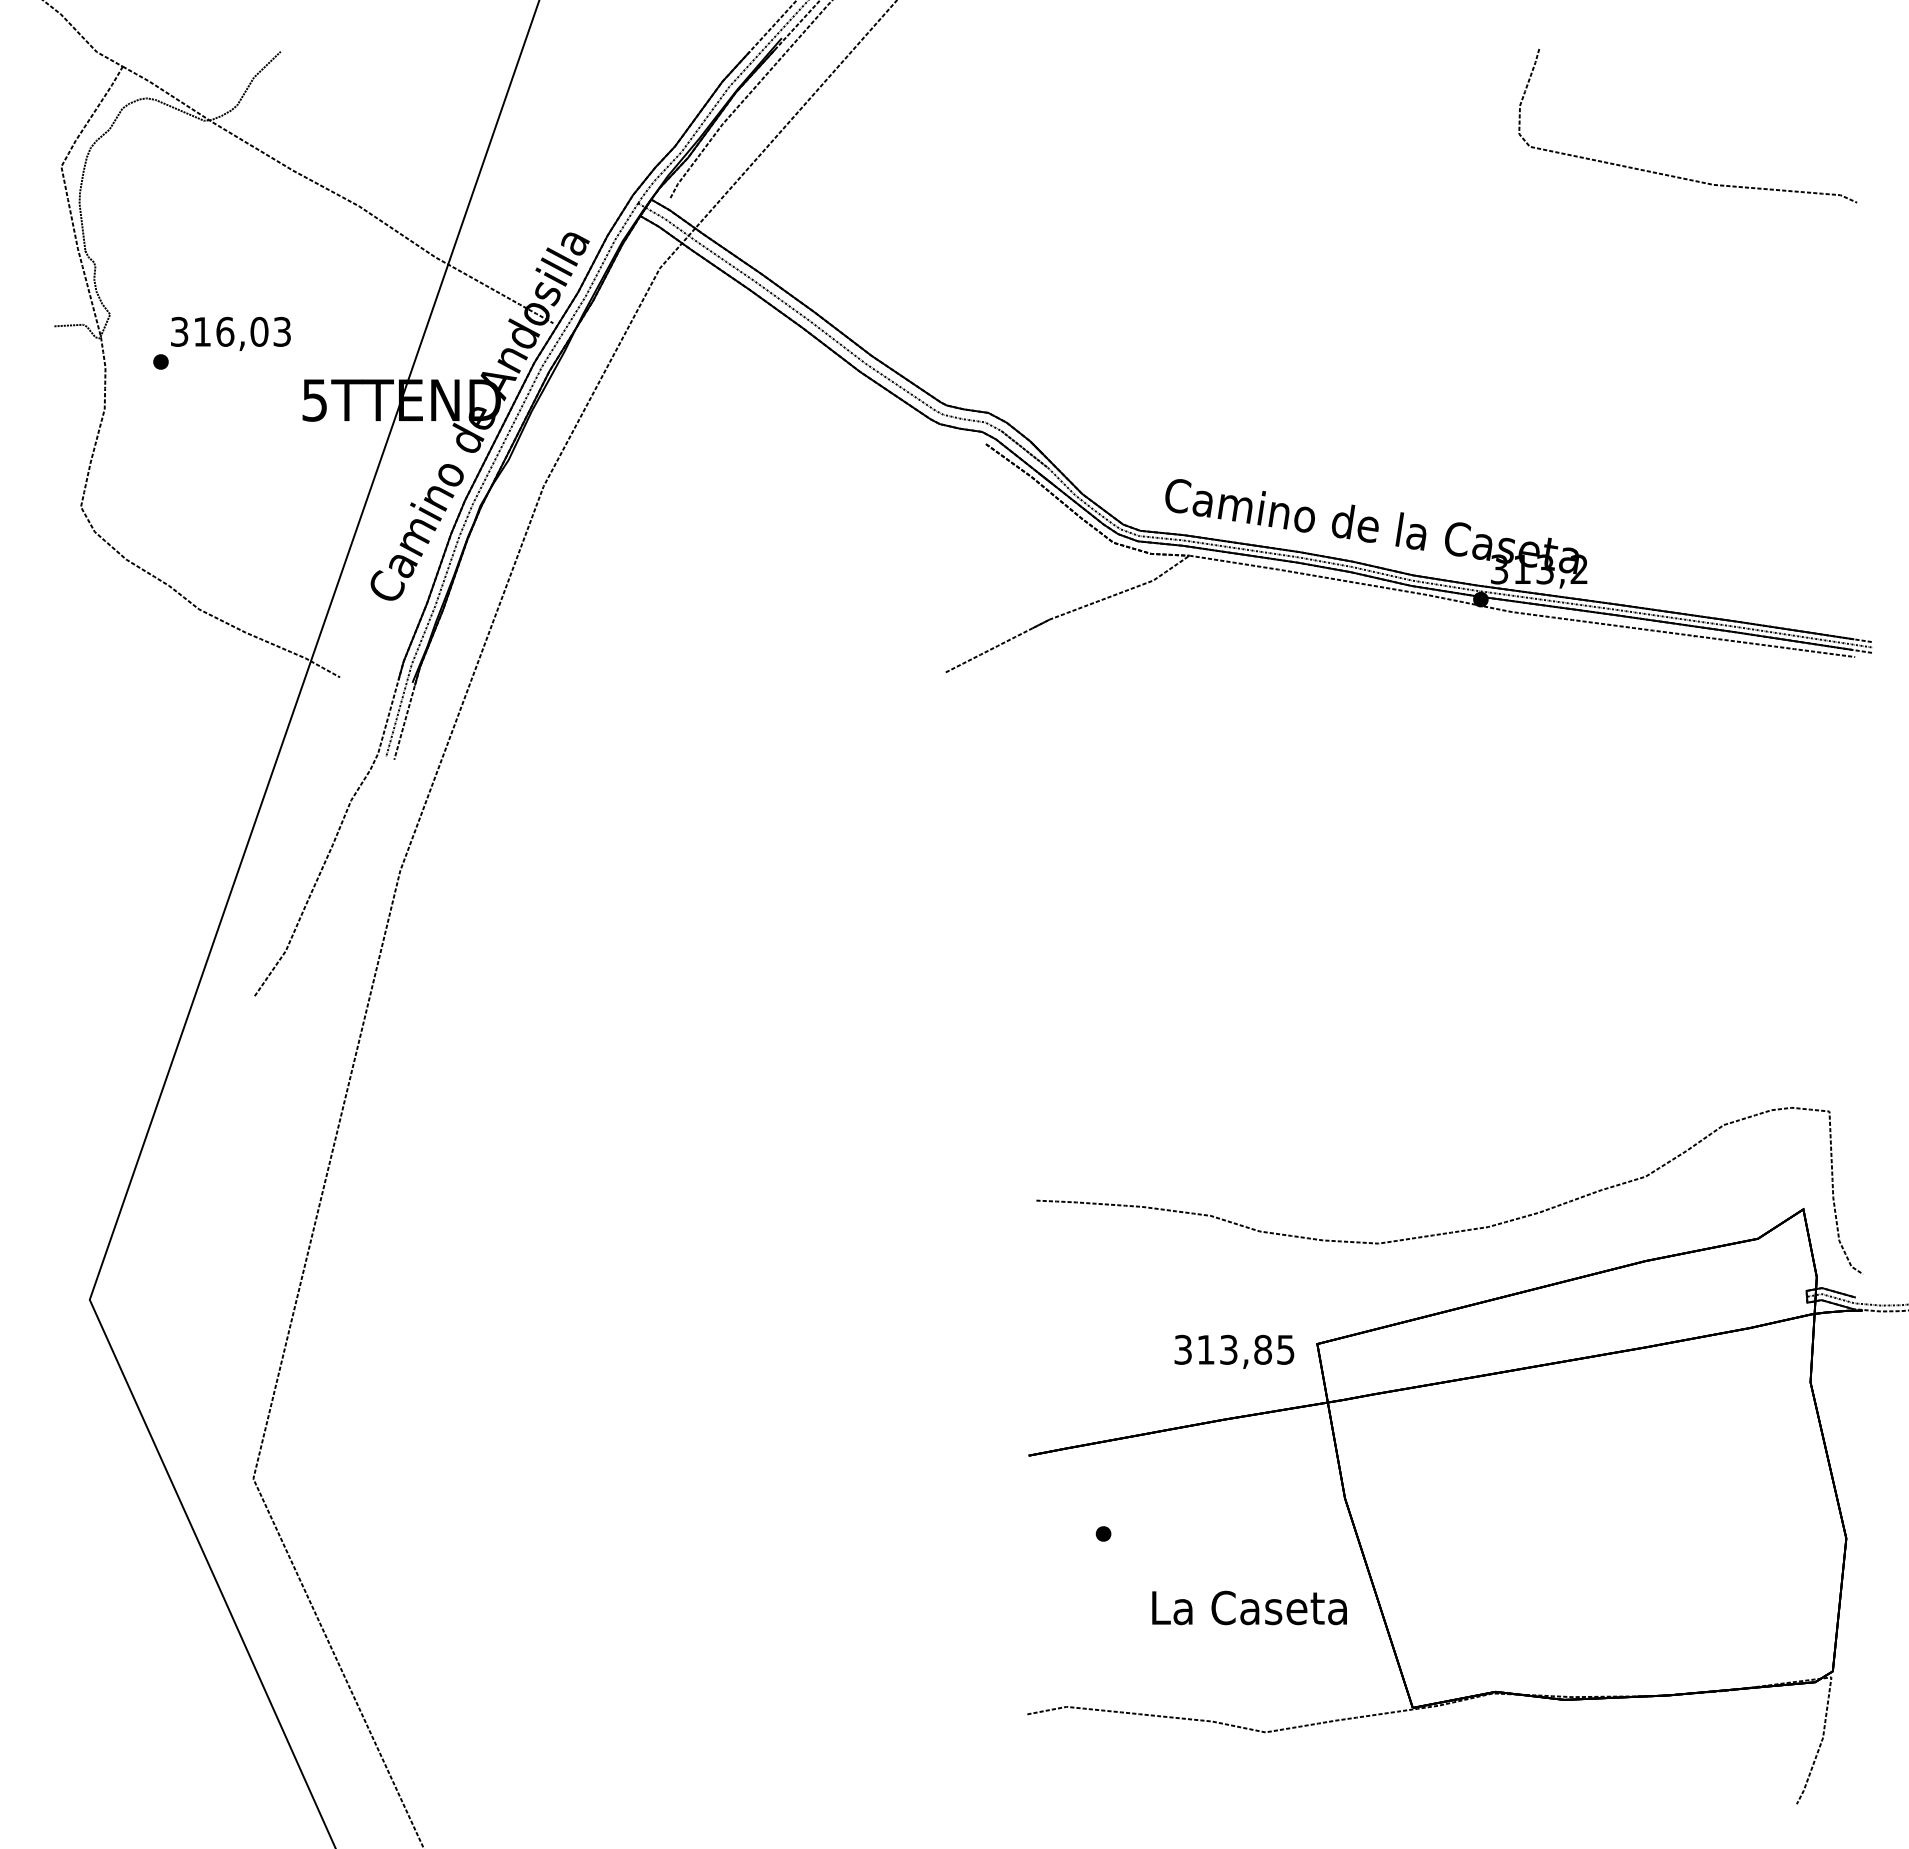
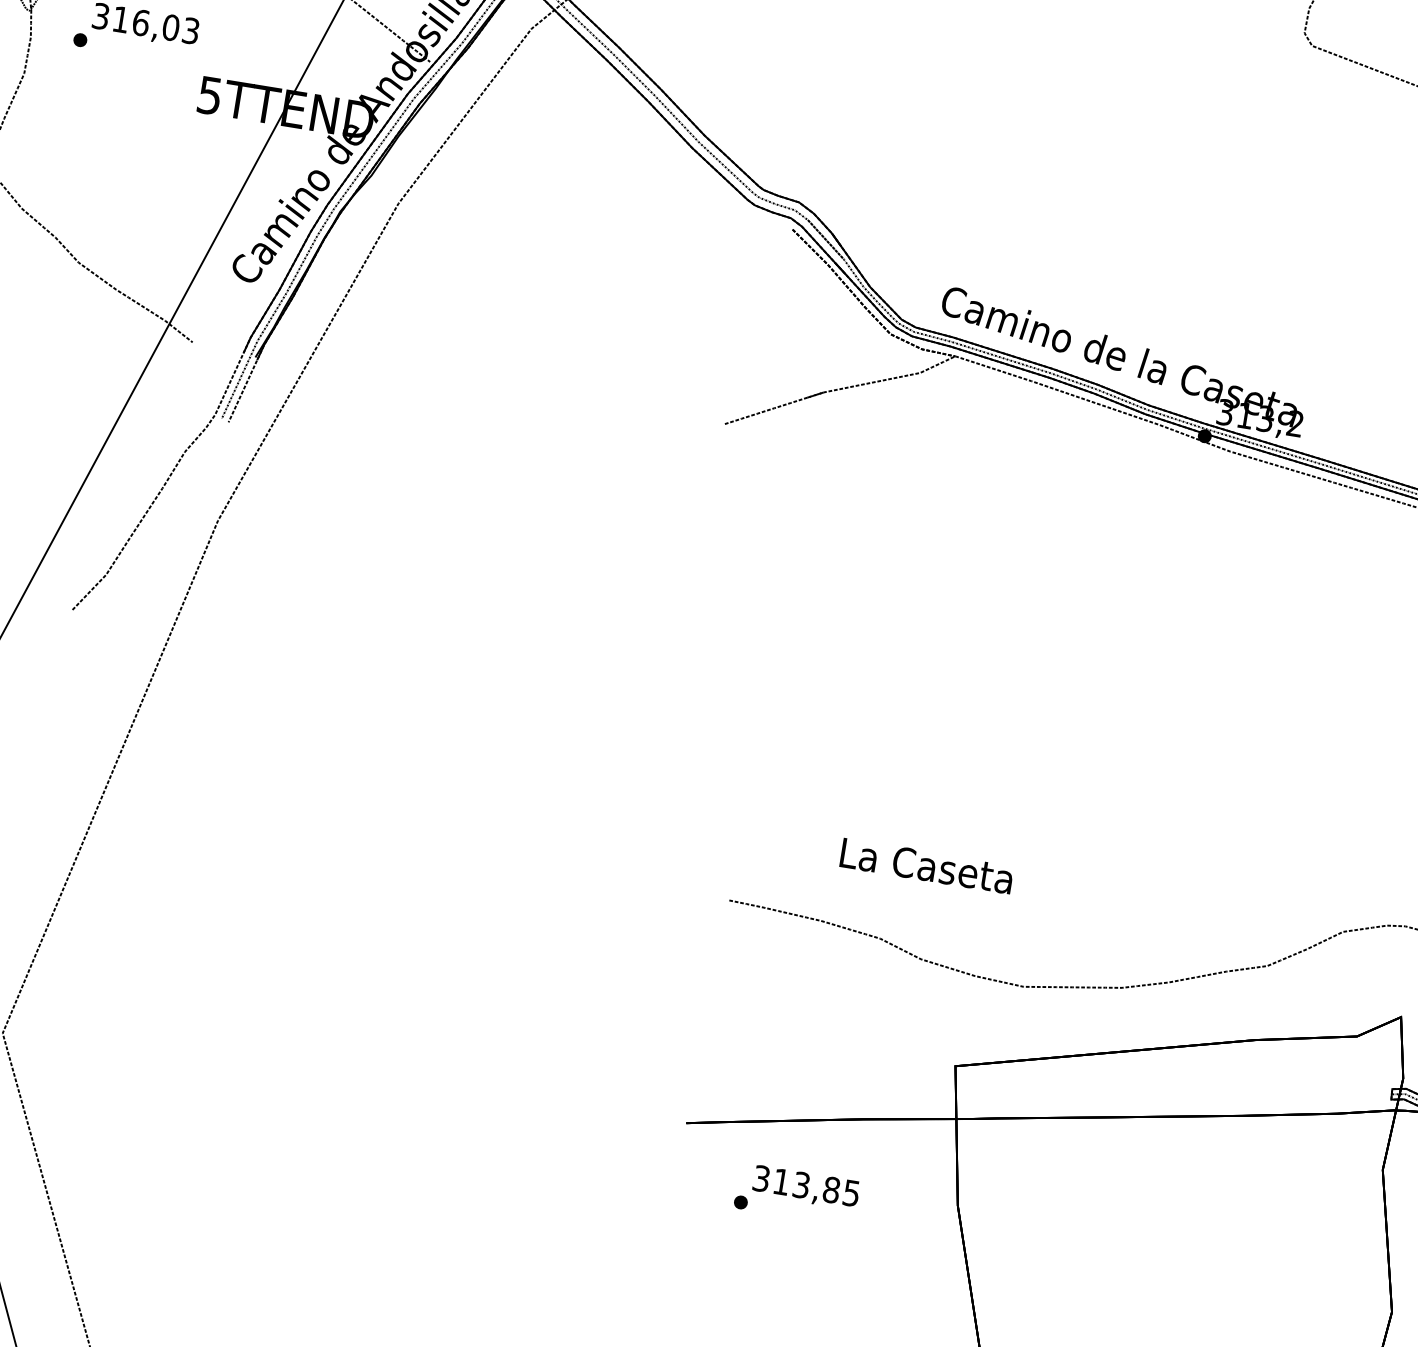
text: (1234, 1351) -> (806, 1187), moved
text: (1249, 1607) -> (926, 865), moved

